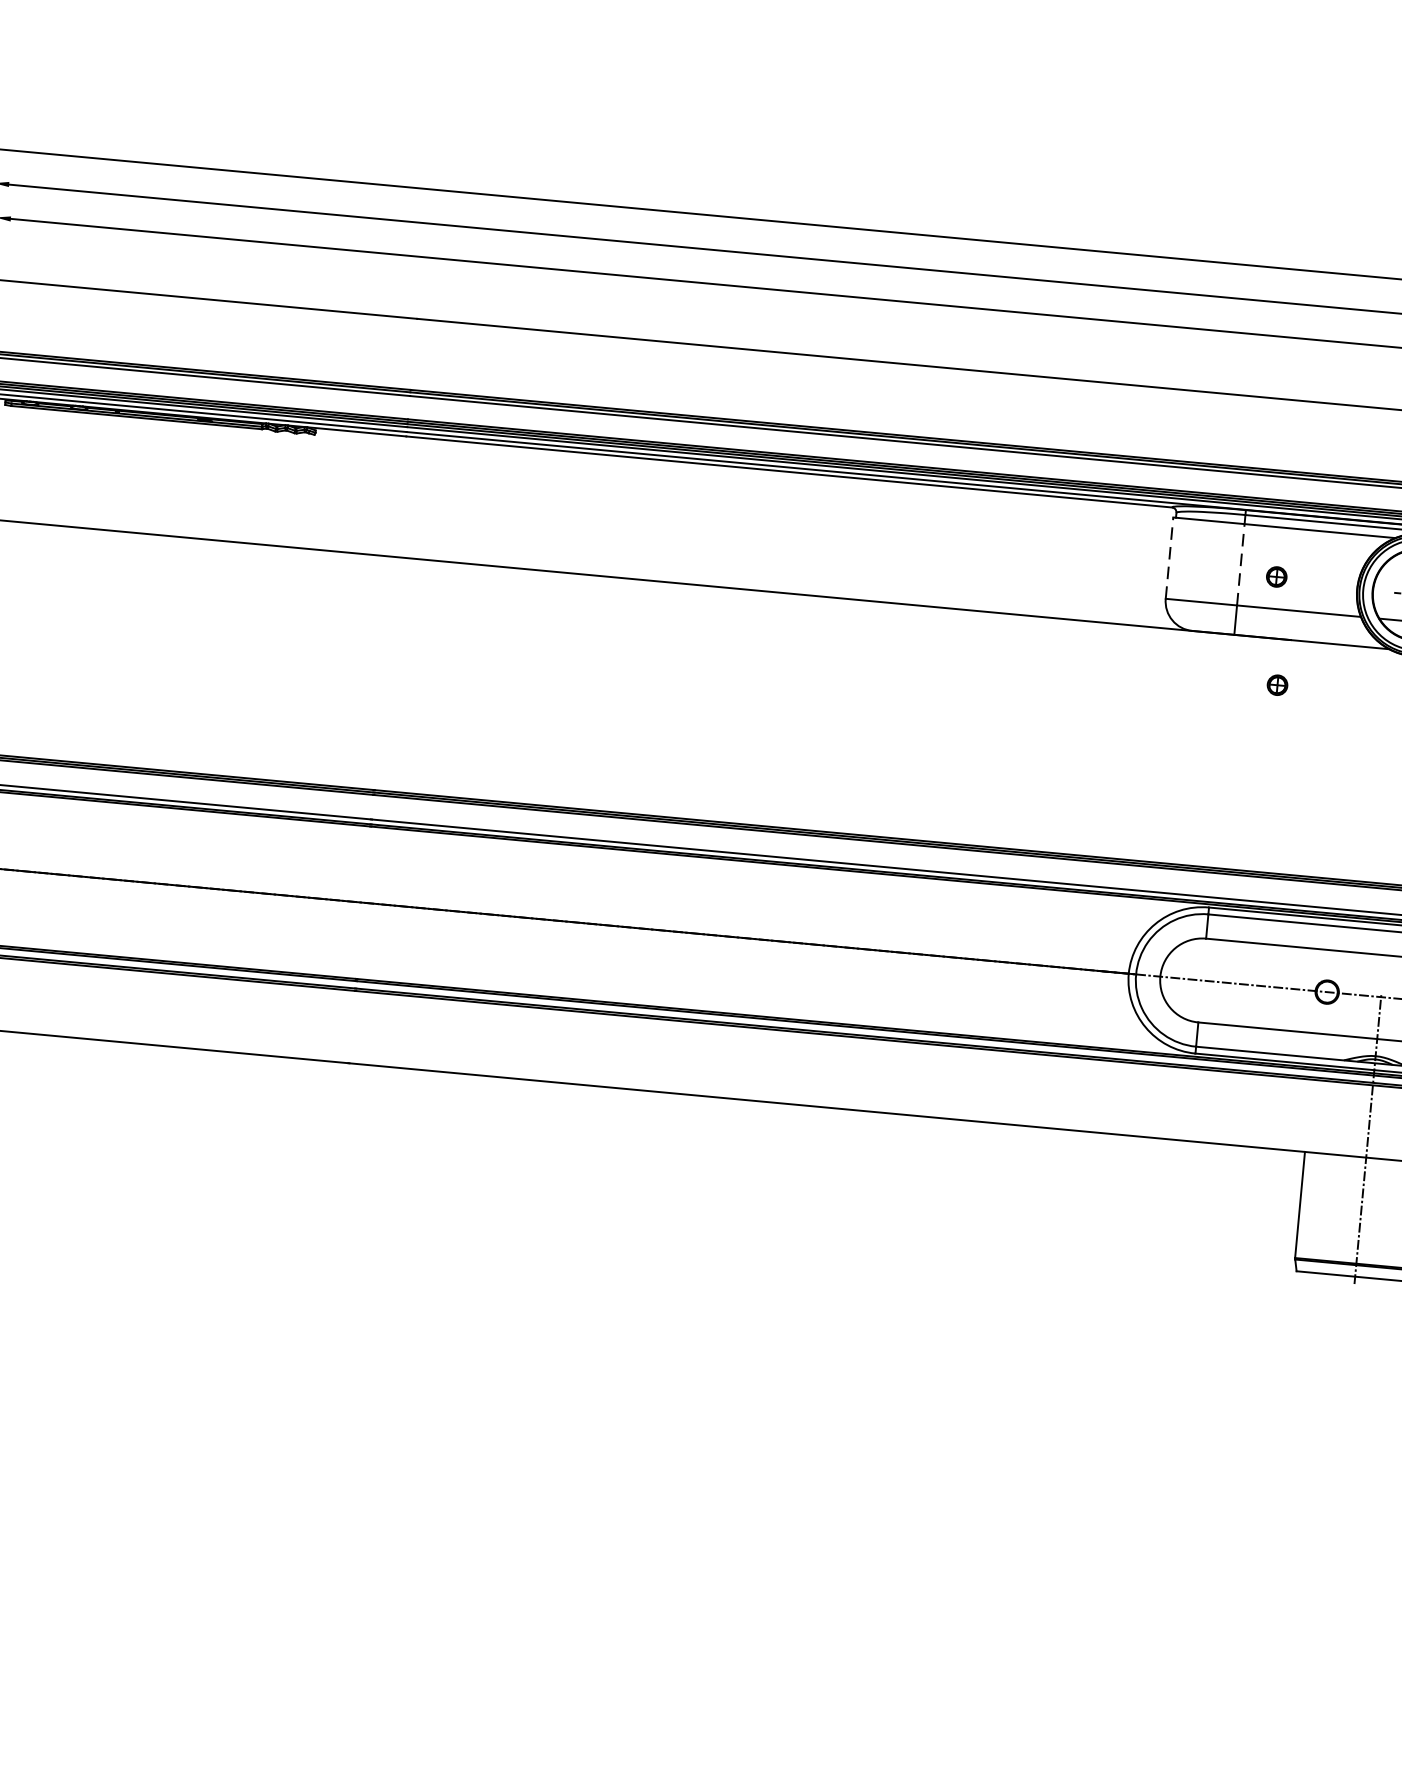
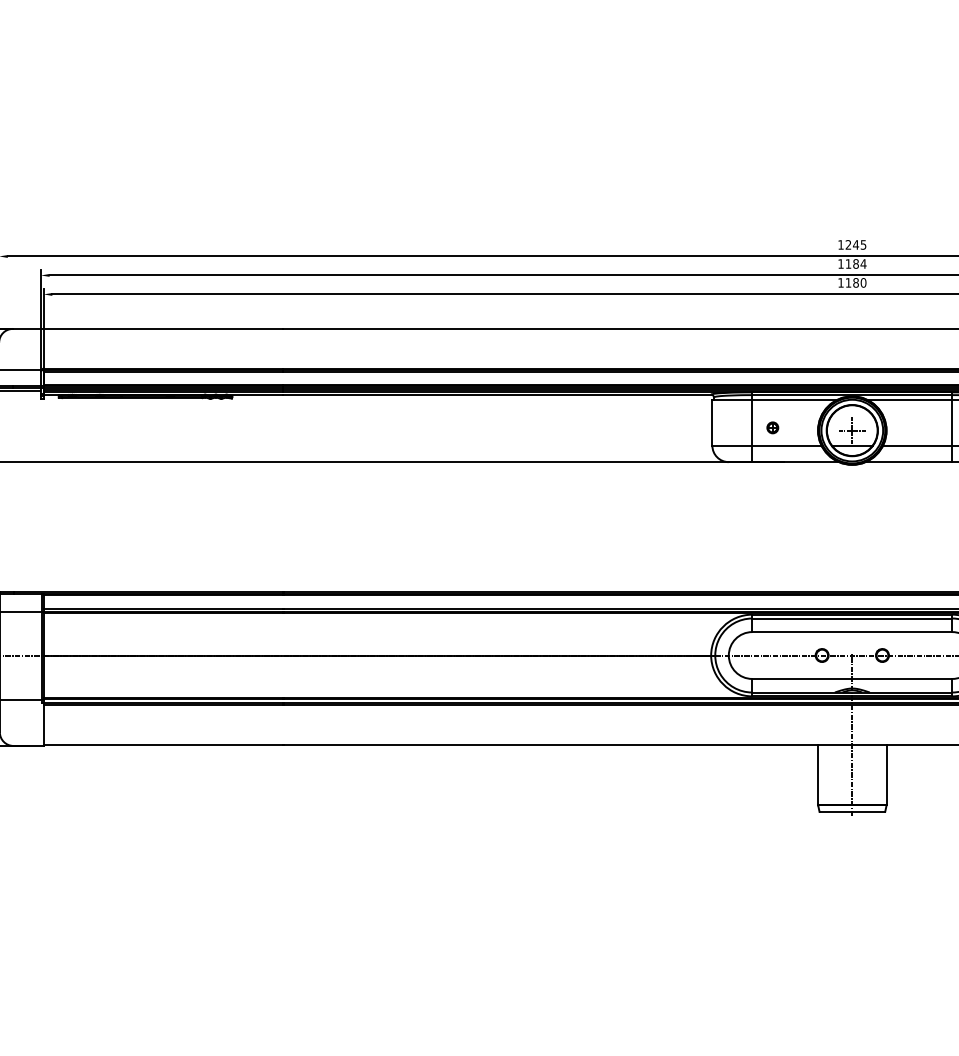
line: (1169, 557) -> (712, 422), dashed -> solid
line: (1241, 564) -> (752, 422), dashed -> solid
part: (1277, 684) -> (778, 487), removed

